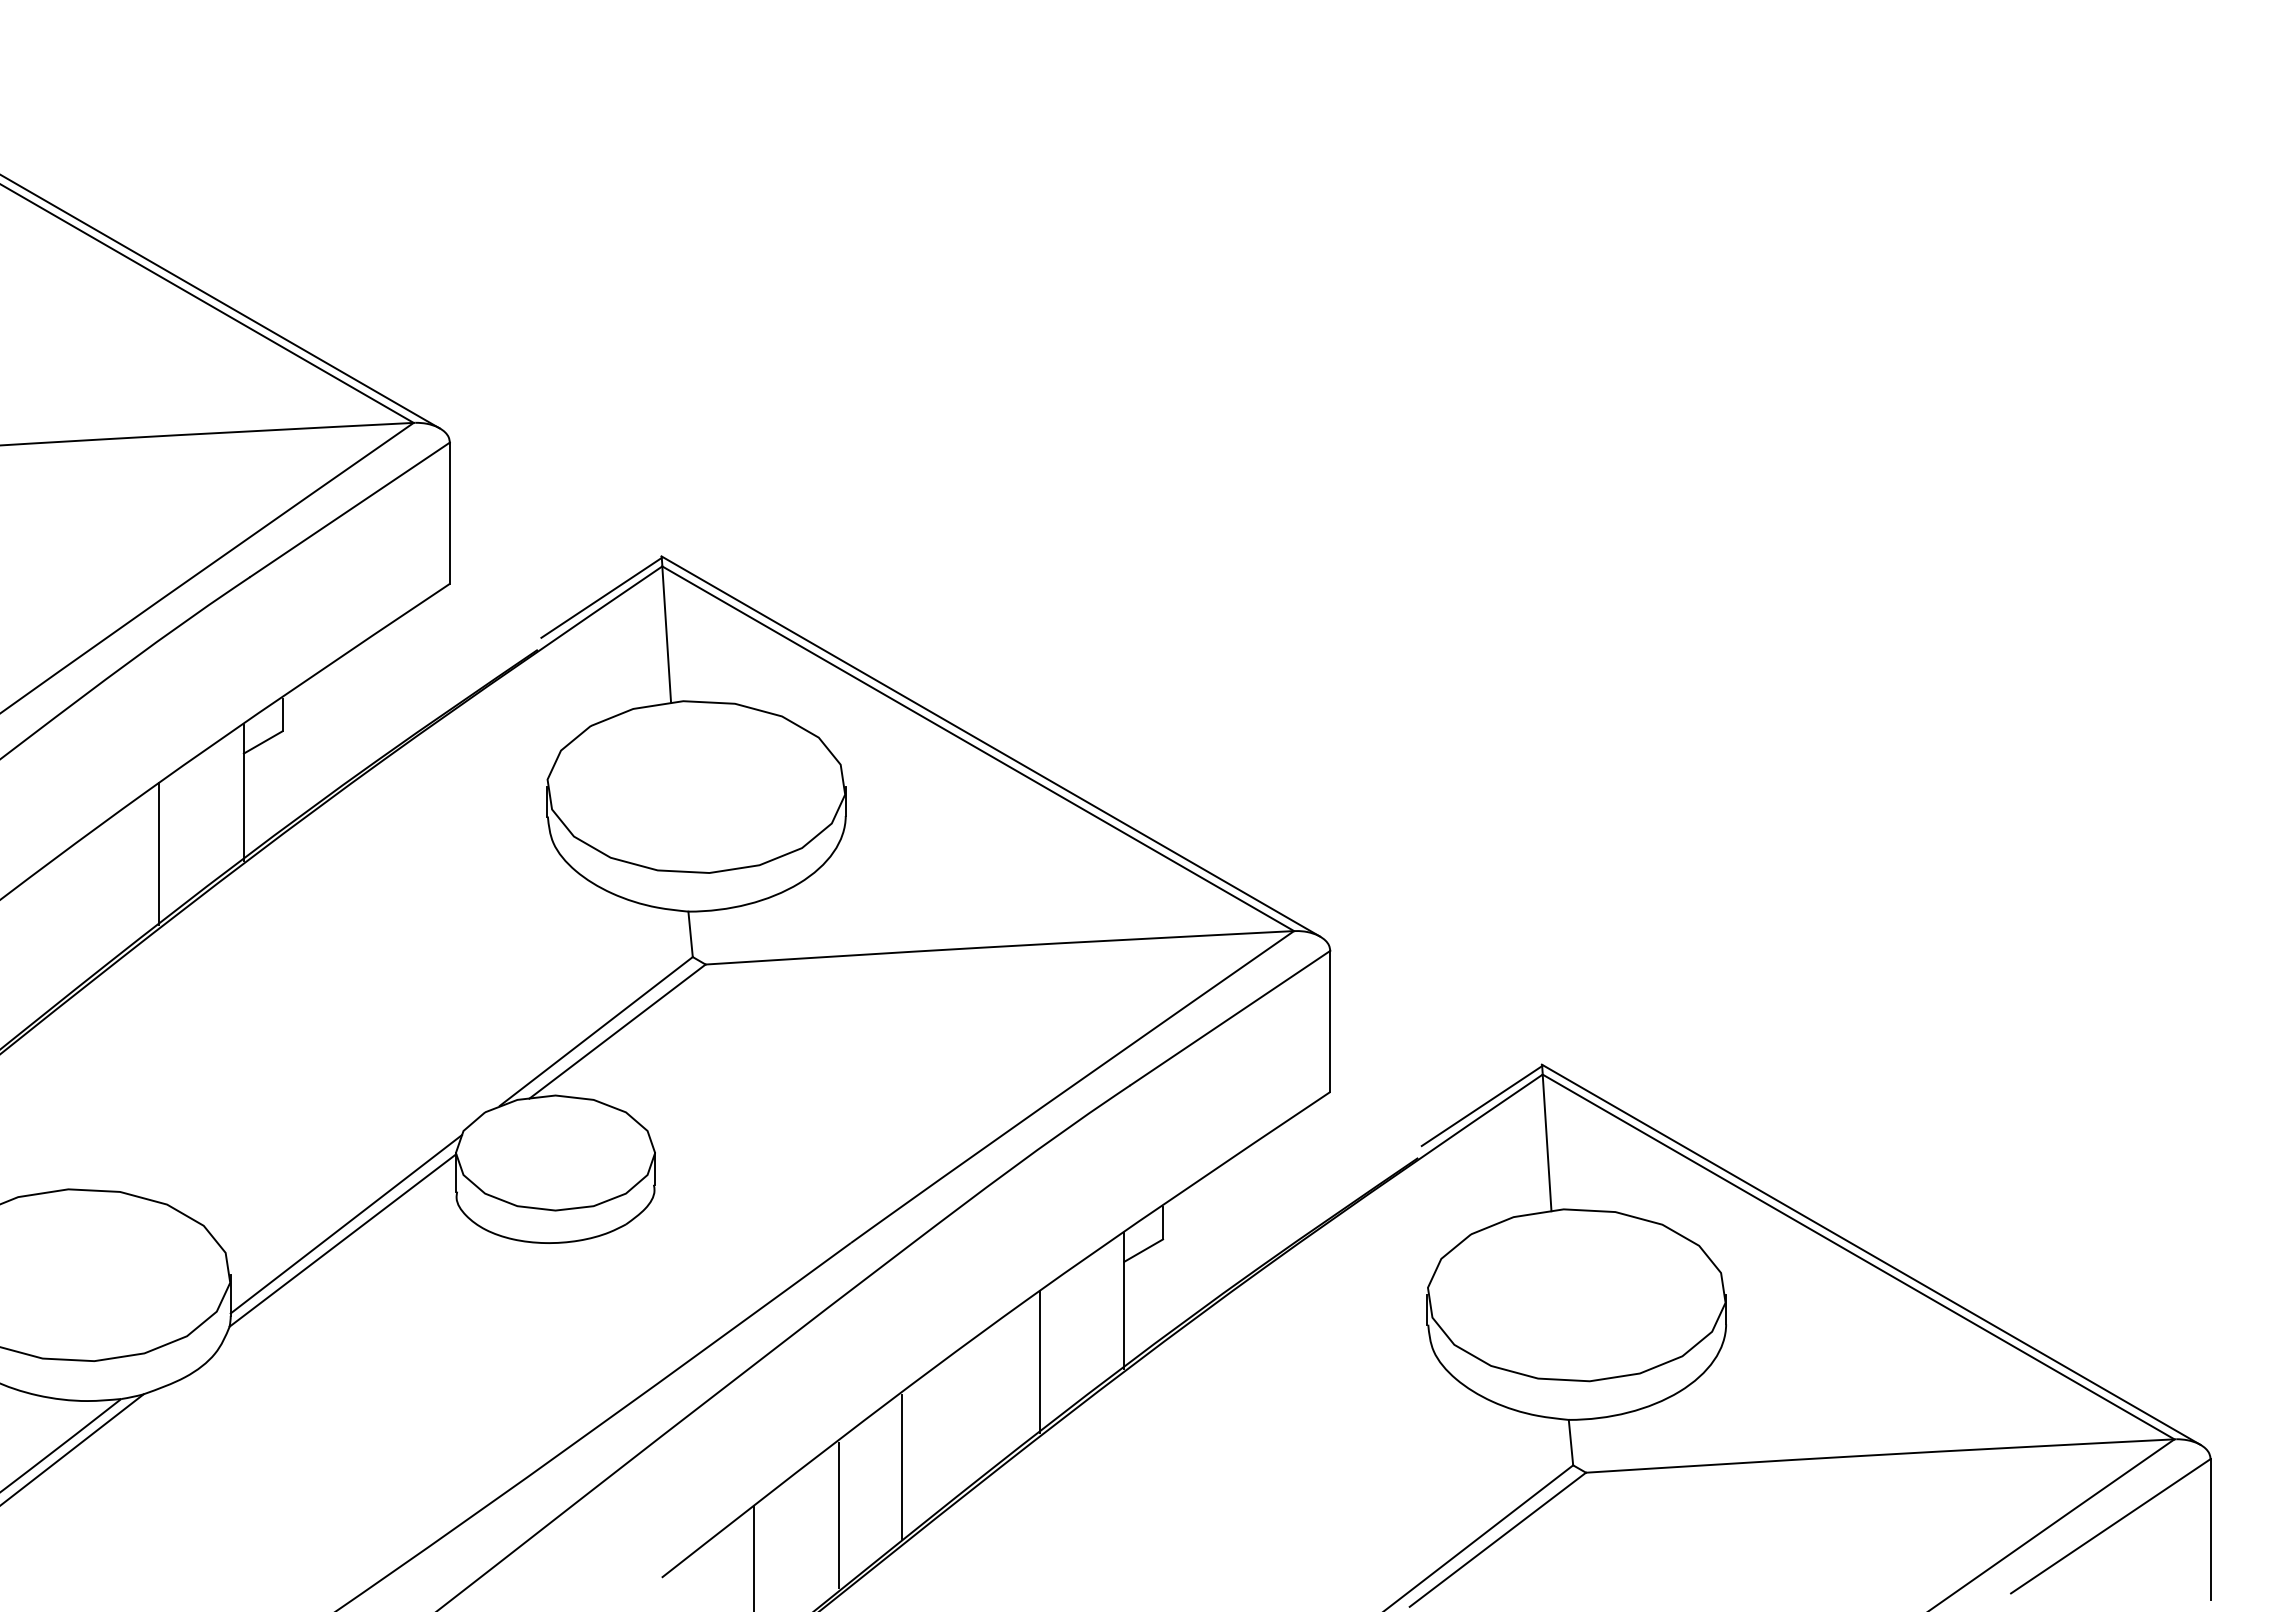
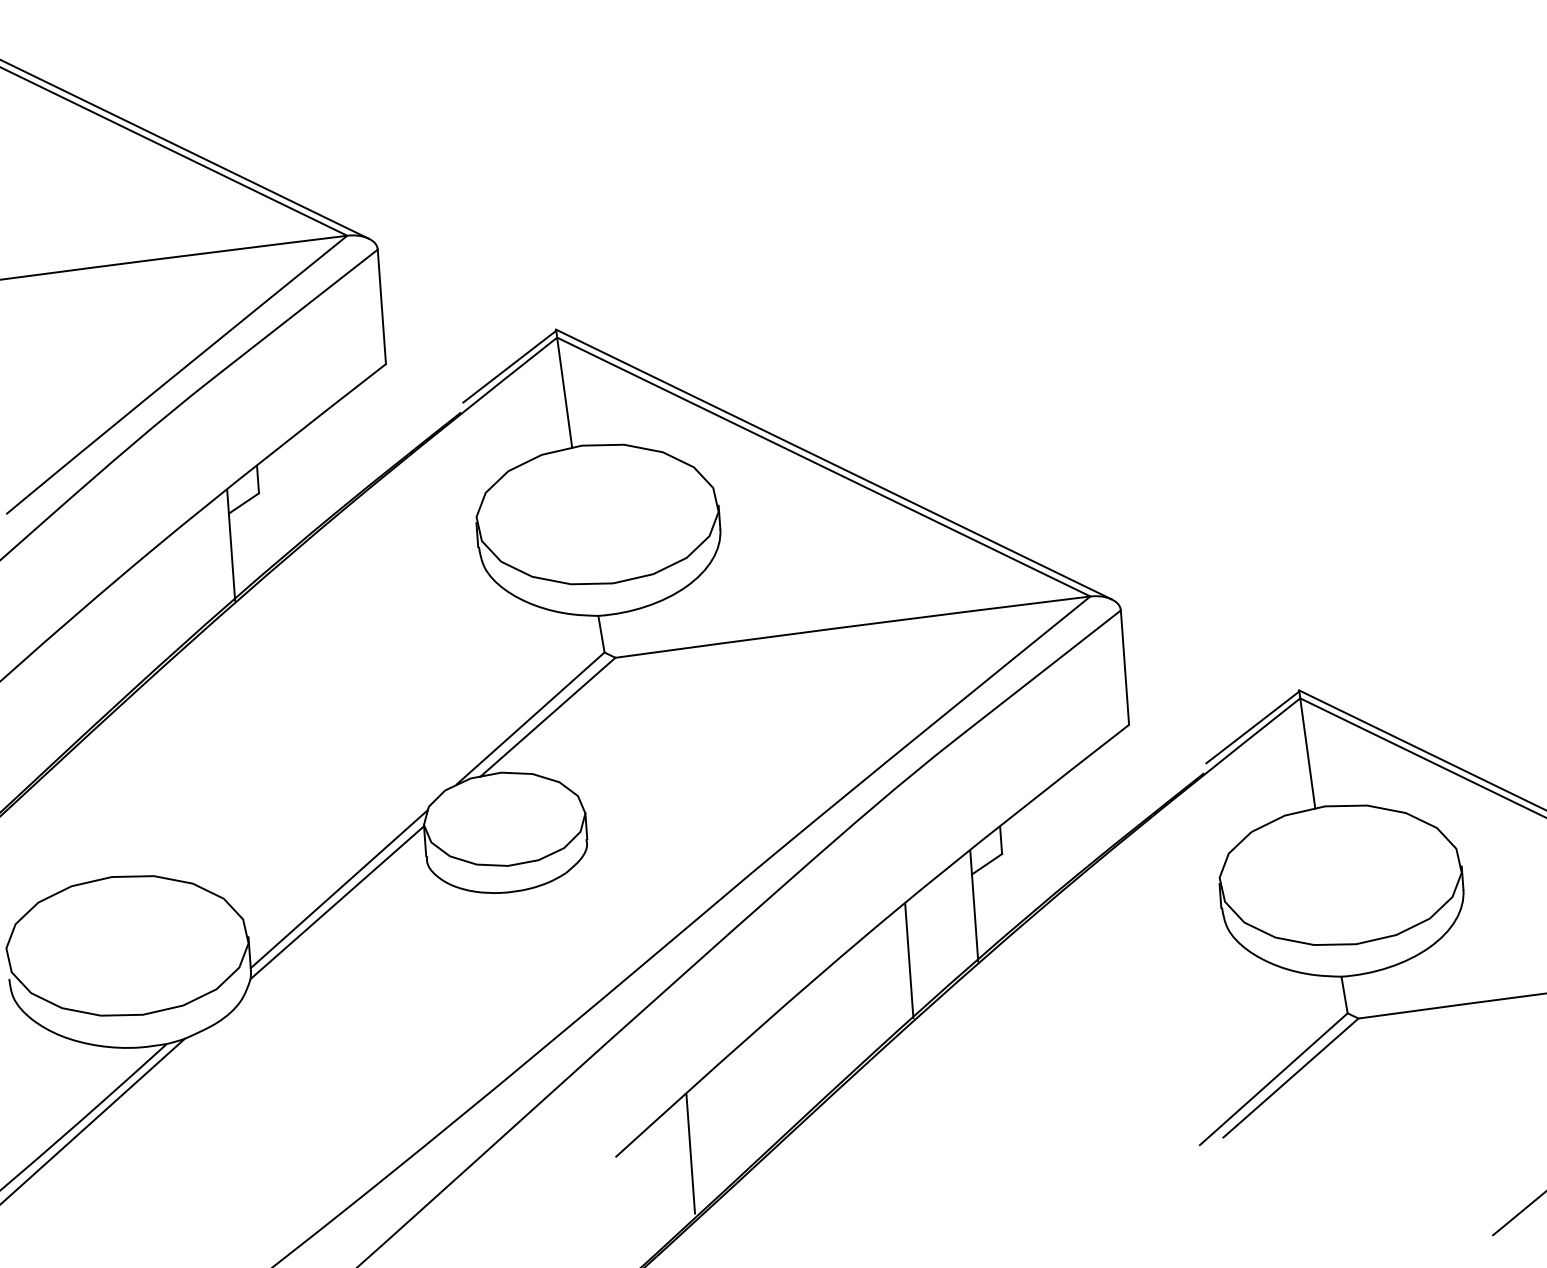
line: (159, 853) -> (166, 599), removed
line: (902, 1466) -> (804, 1053), removed
line: (839, 1514) -> (755, 1095), removed

